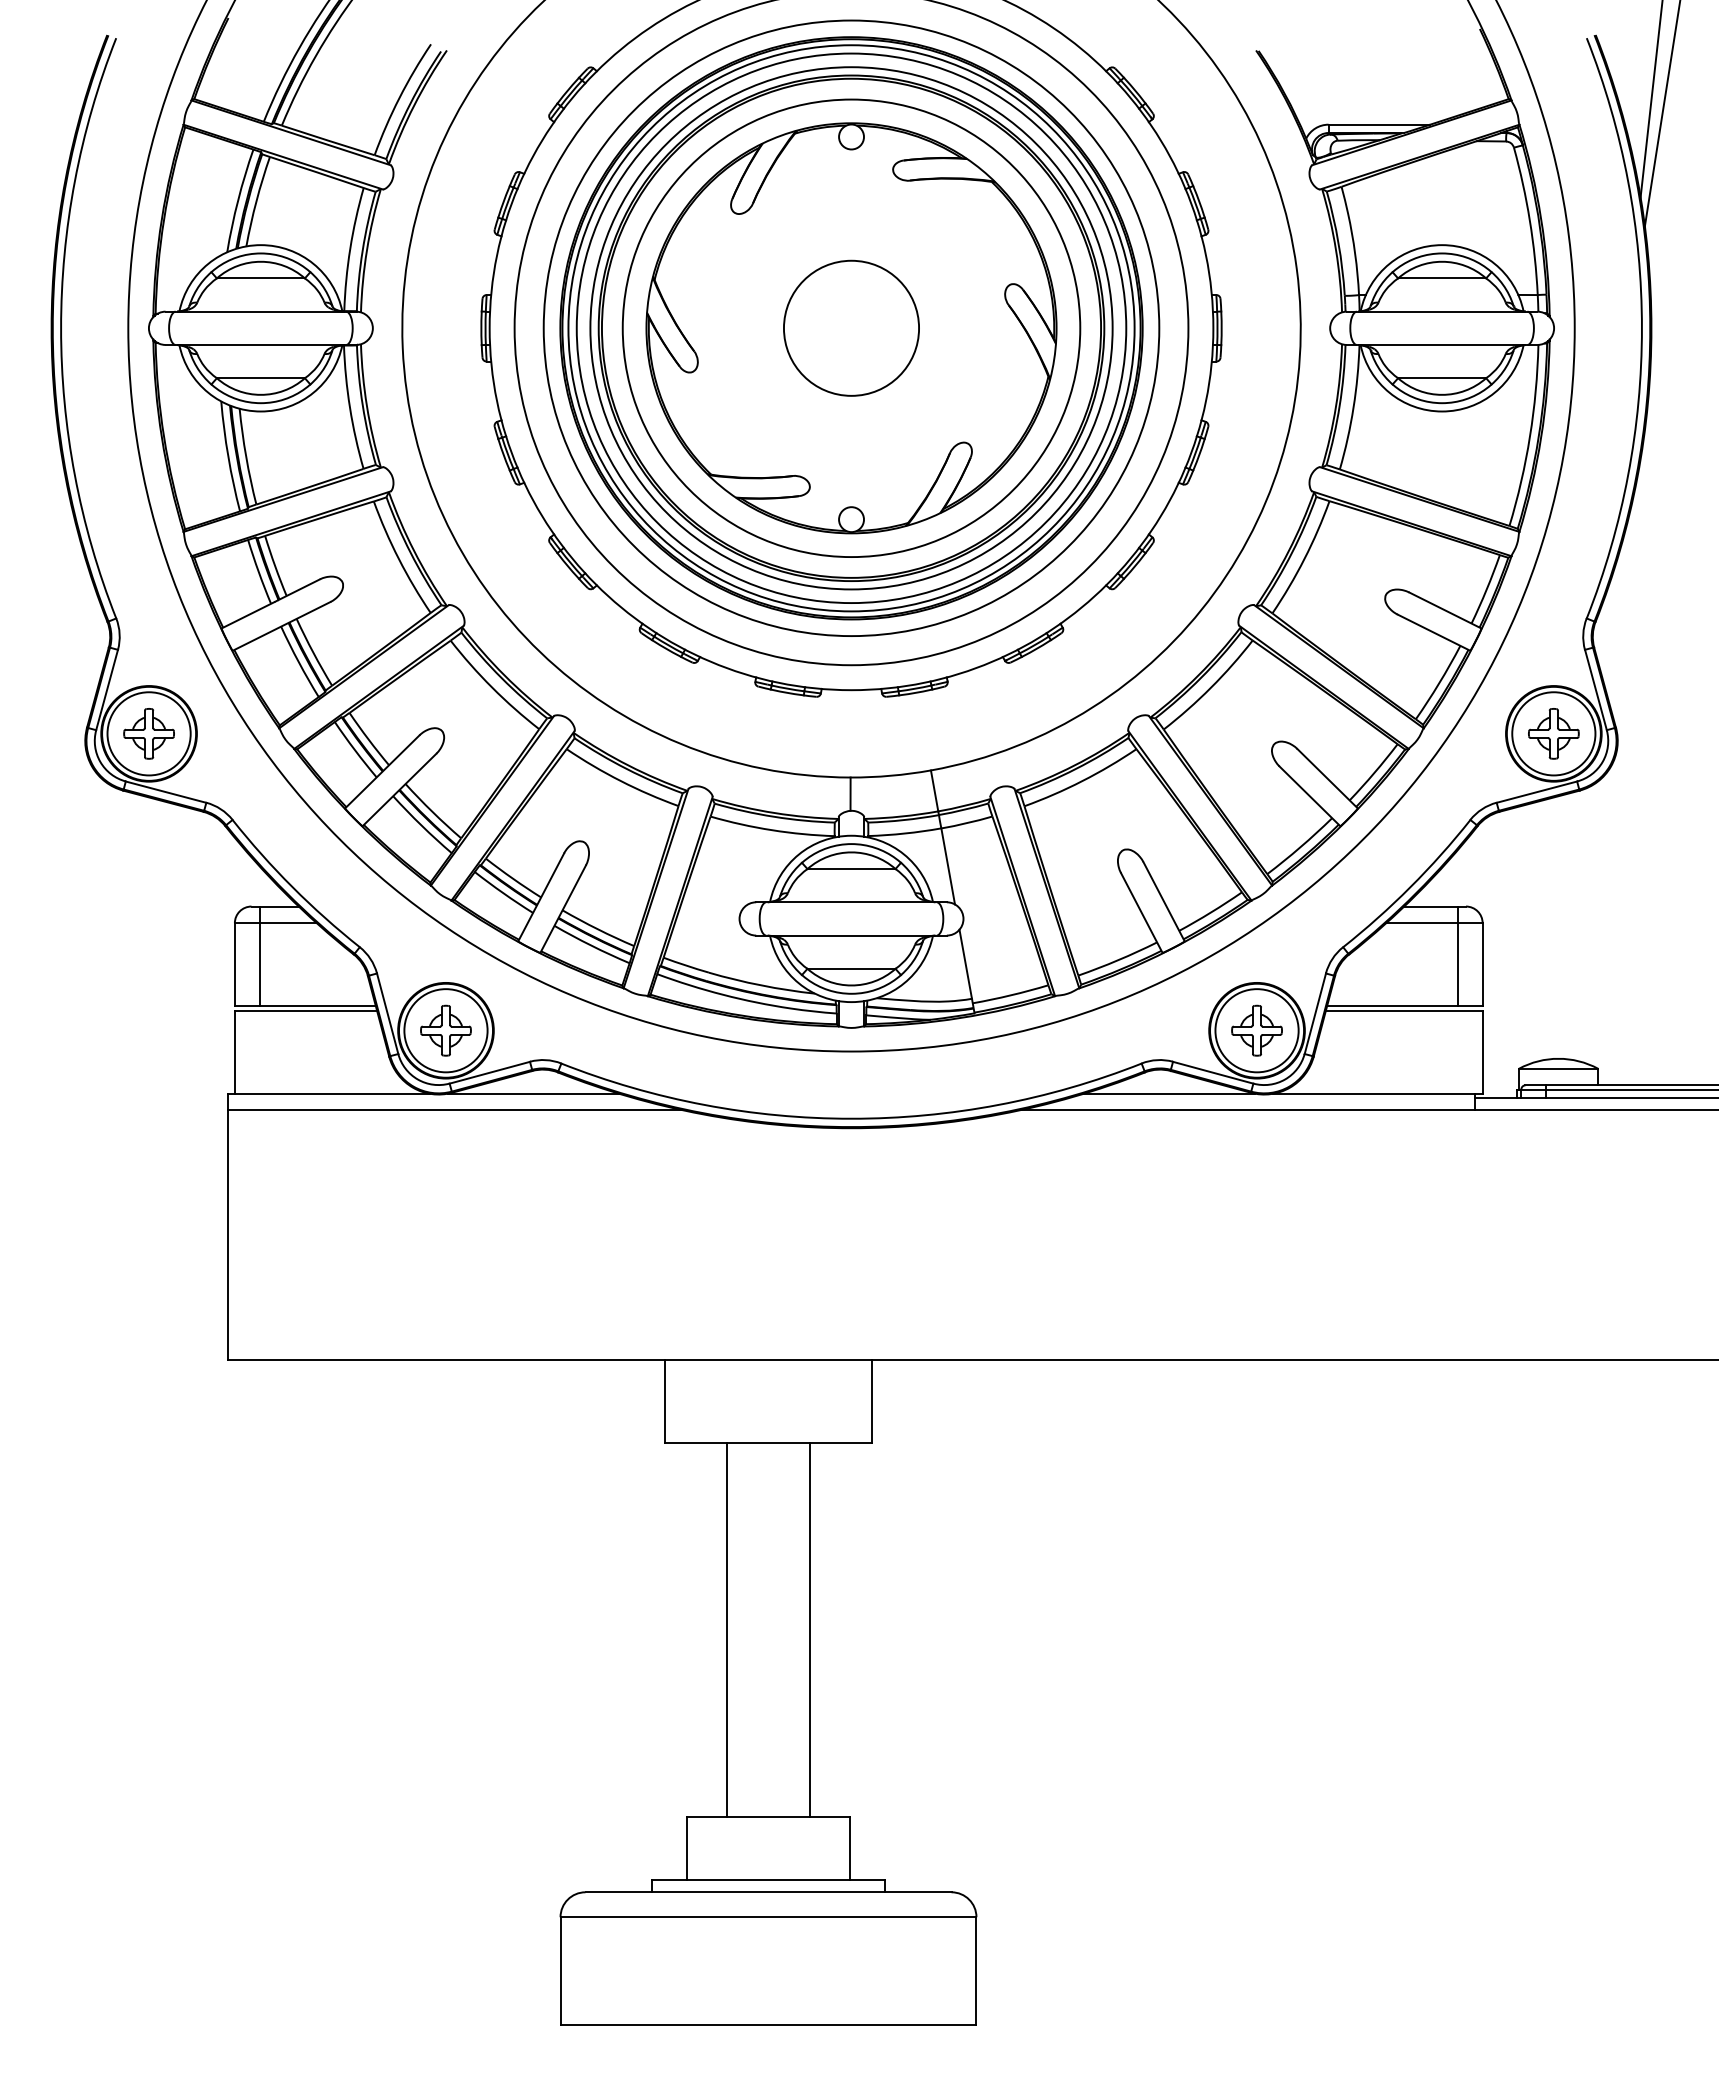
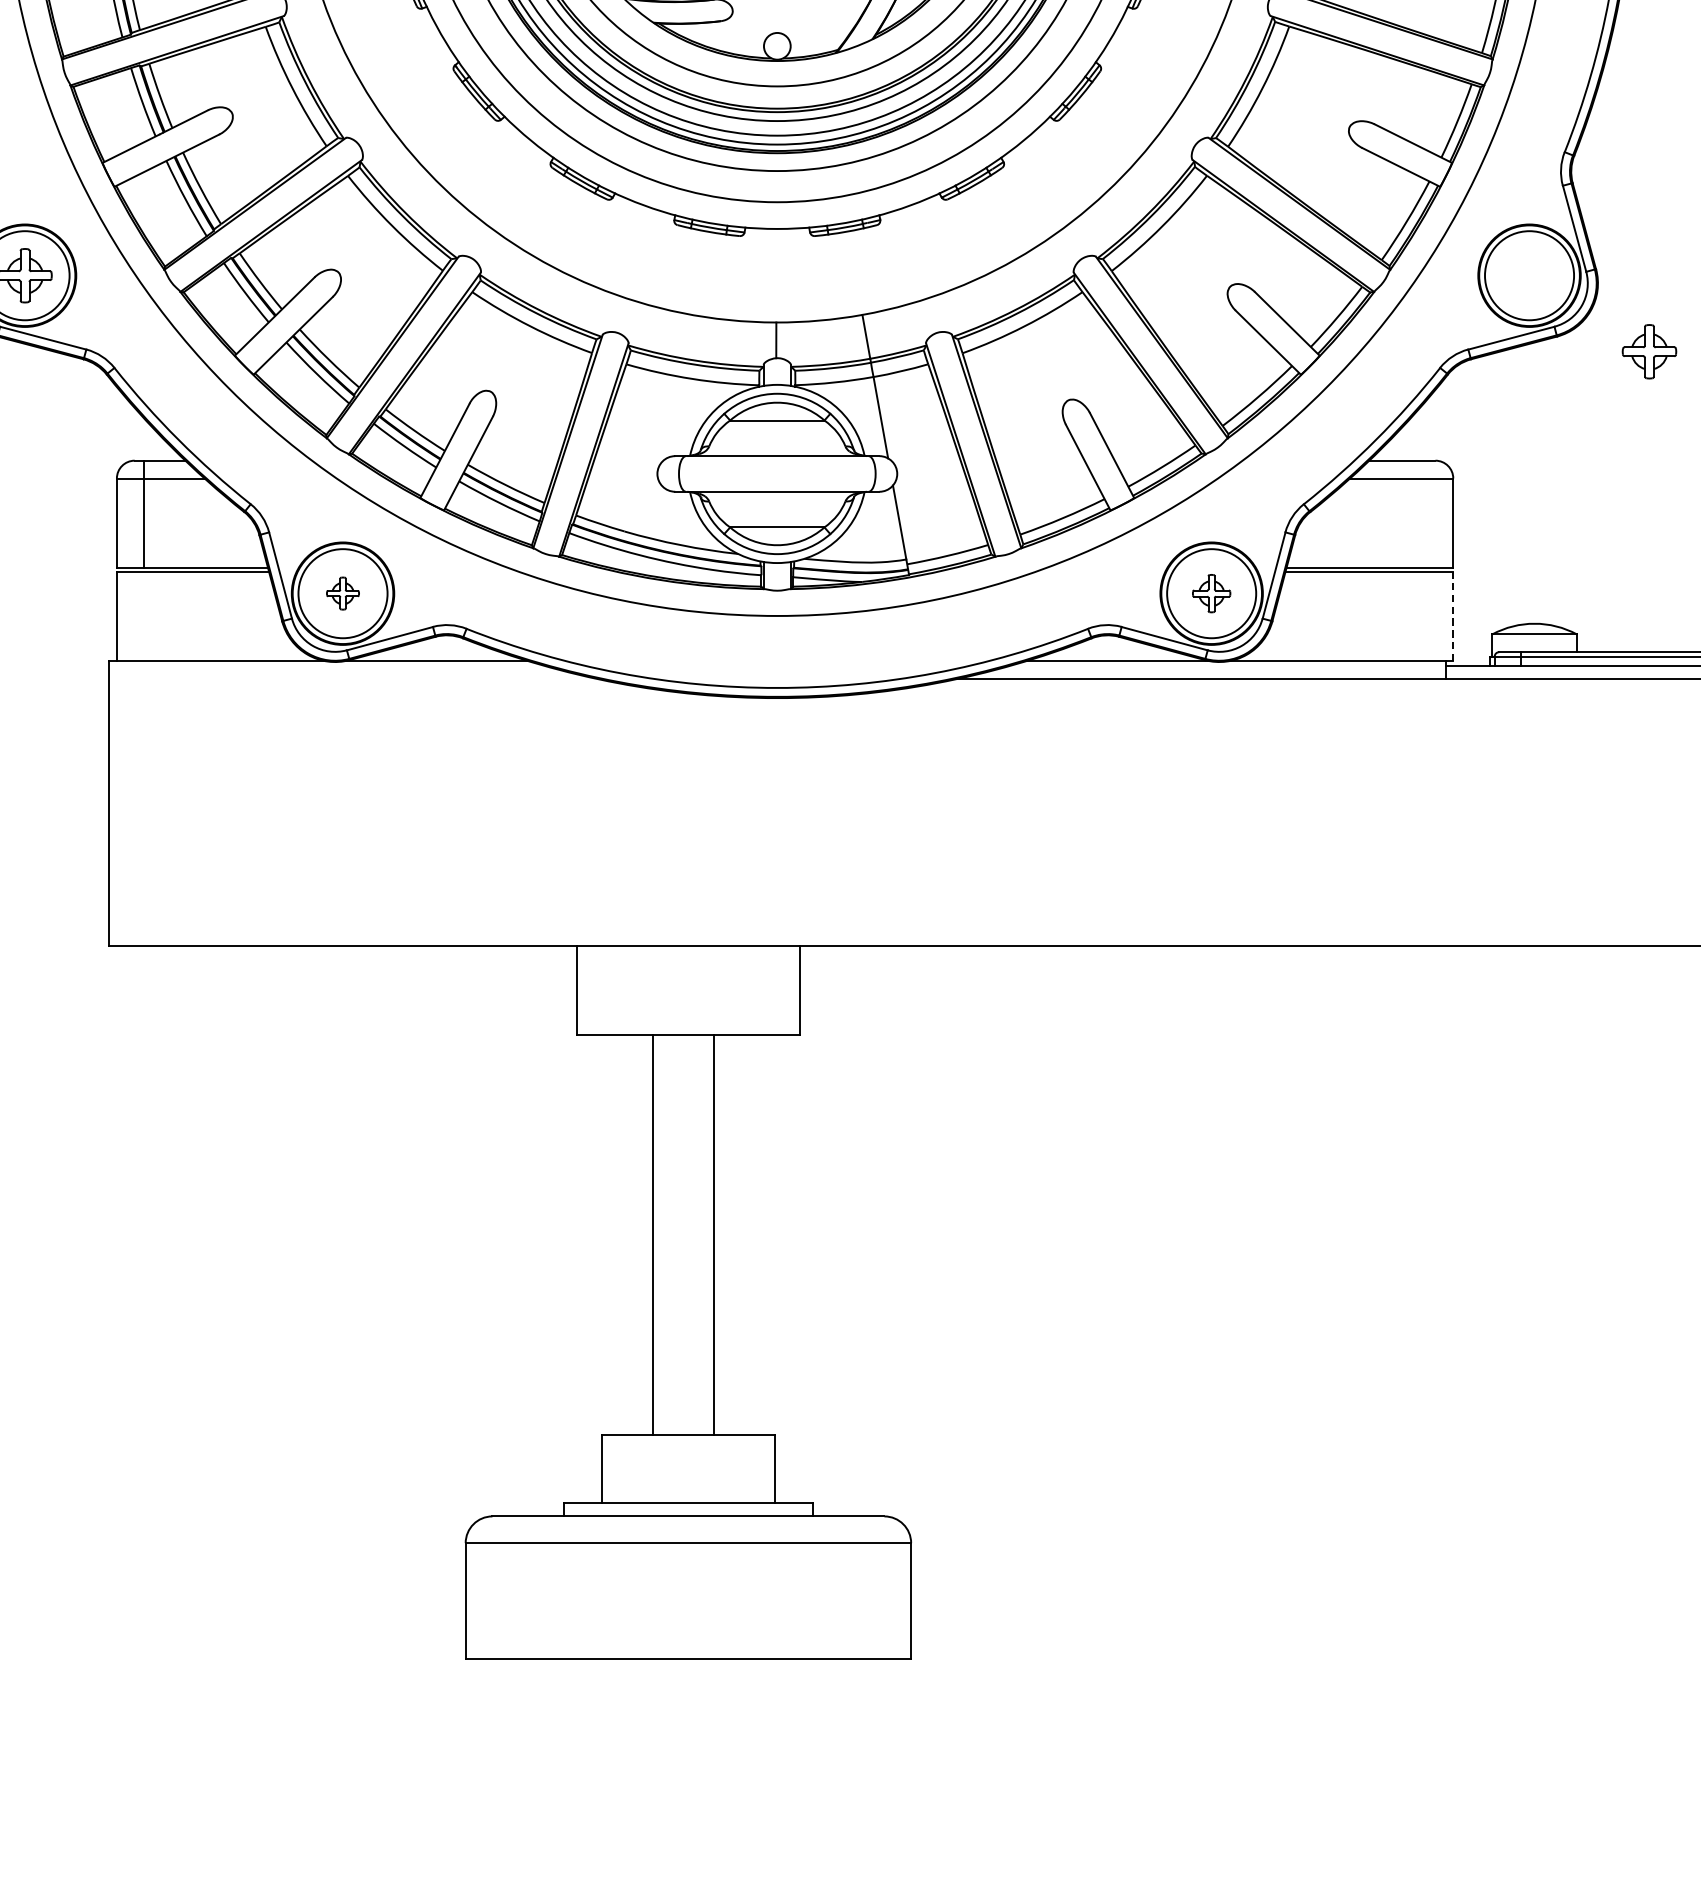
part: (1553, 733) -> (1649, 351), moved
line: (1457, 956) -> (1426, 514), removed
part: (445, 1030) -> (342, 593), size x0.6
part: (1256, 1030) -> (1211, 593), size x0.7
line: (1482, 1052) -> (1453, 617), solid -> dashed
line: (455, 1110) -> (353, 679), removed
line: (726, 1629) -> (713, 1234), moved
line: (810, 1629) -> (653, 1234), moved

